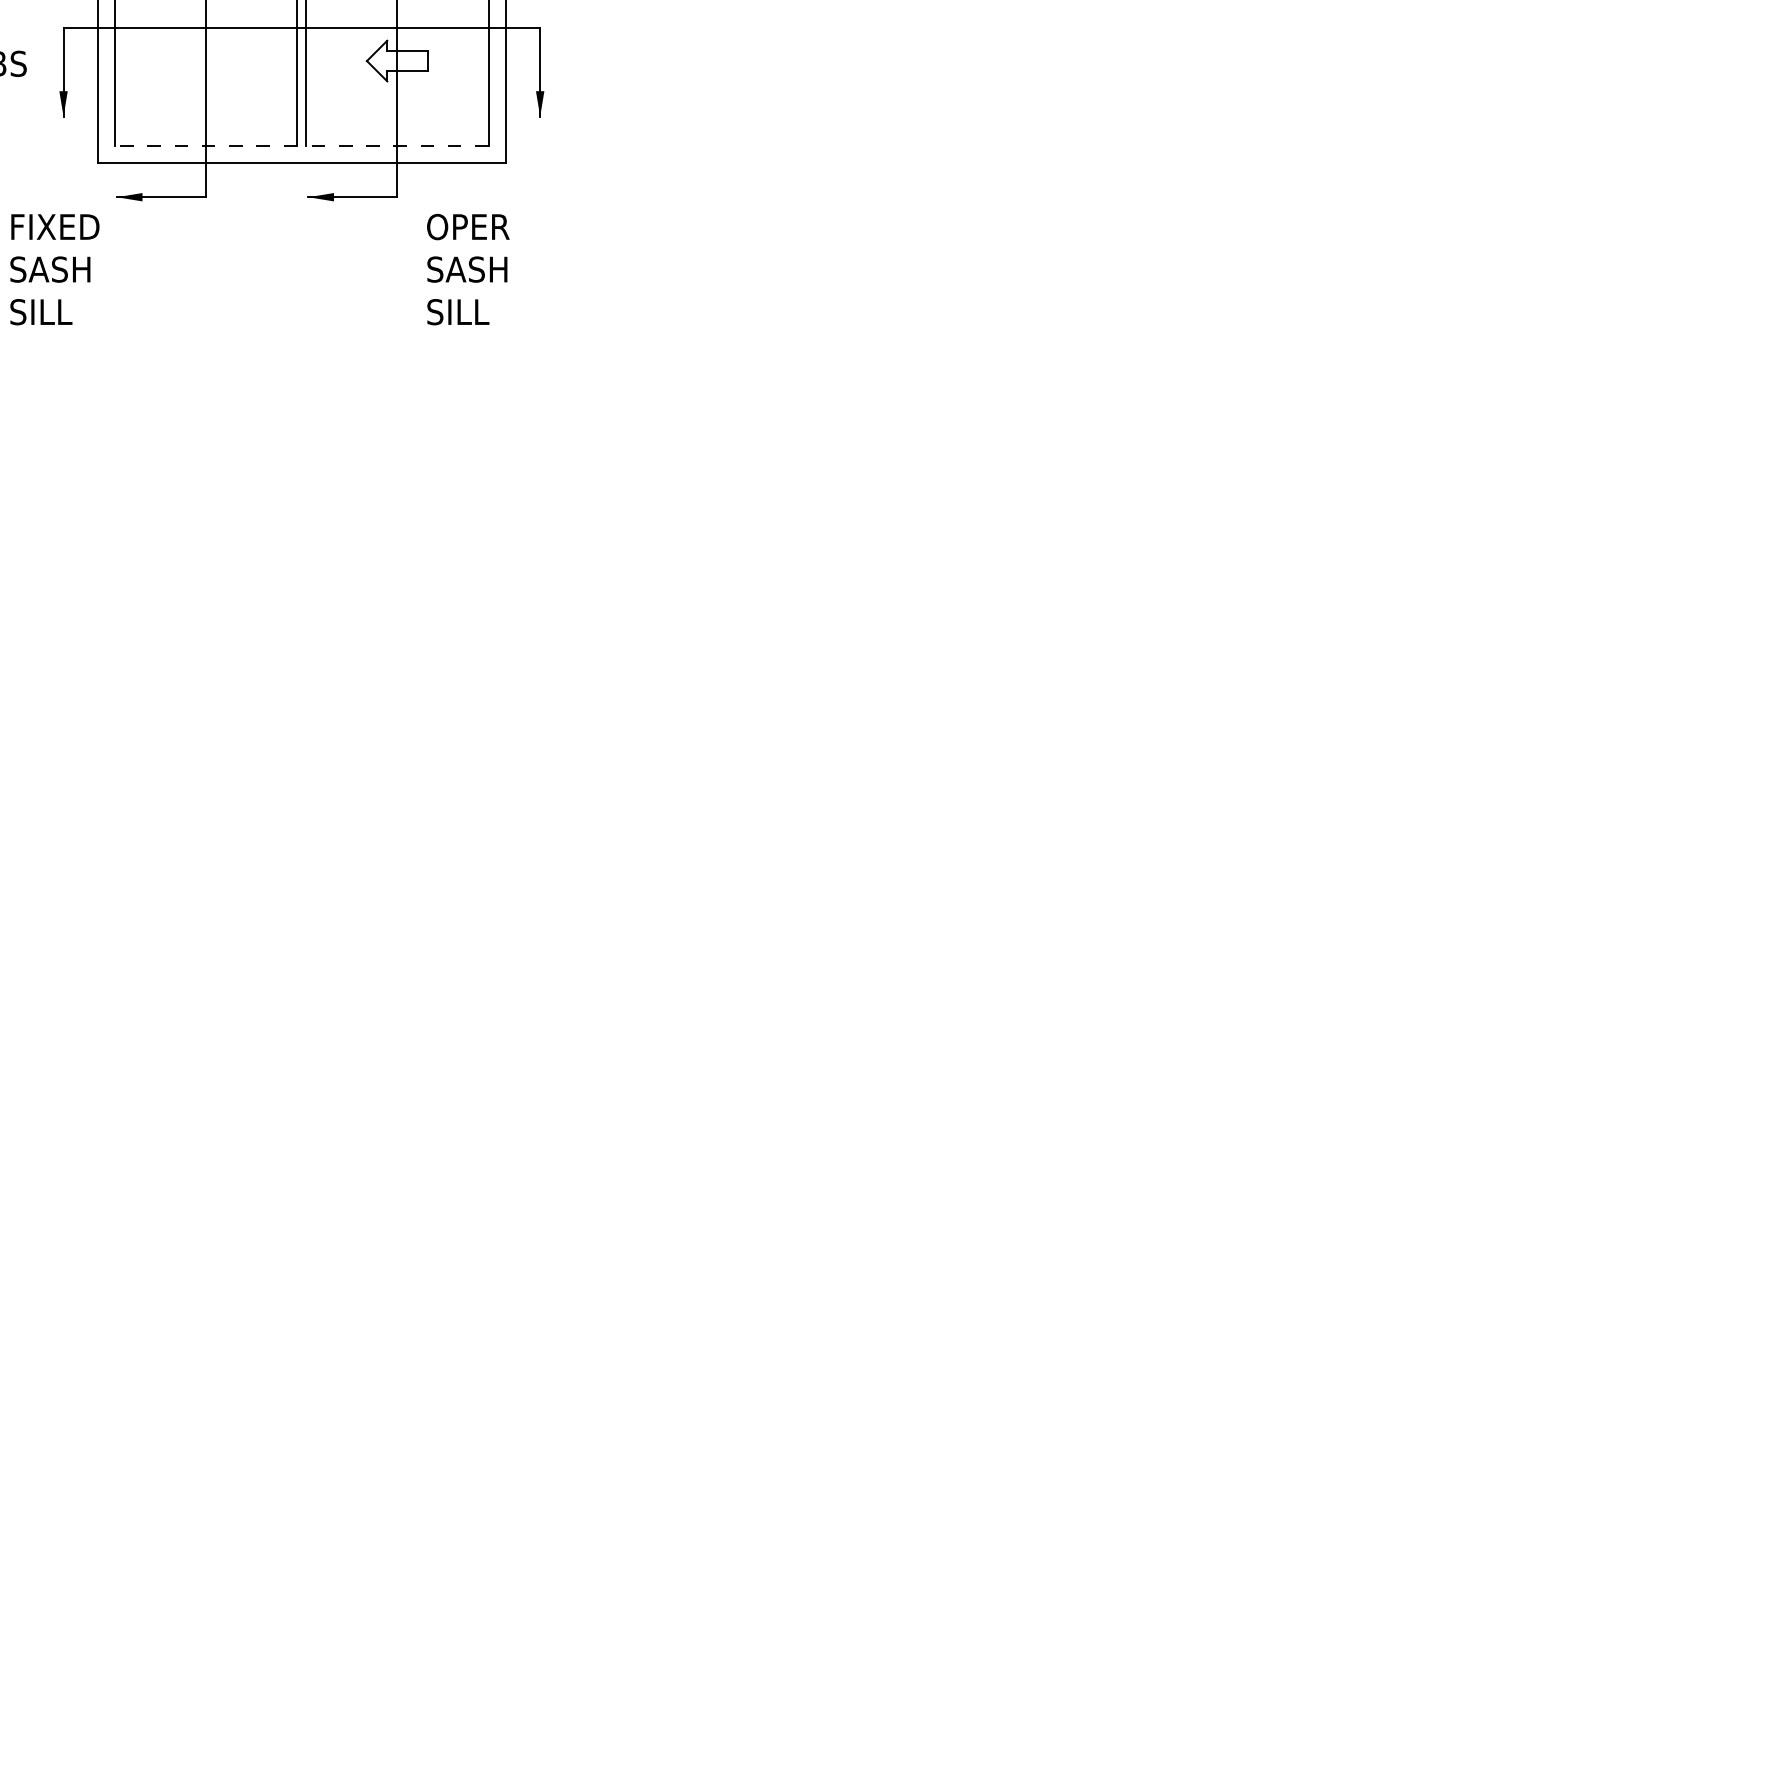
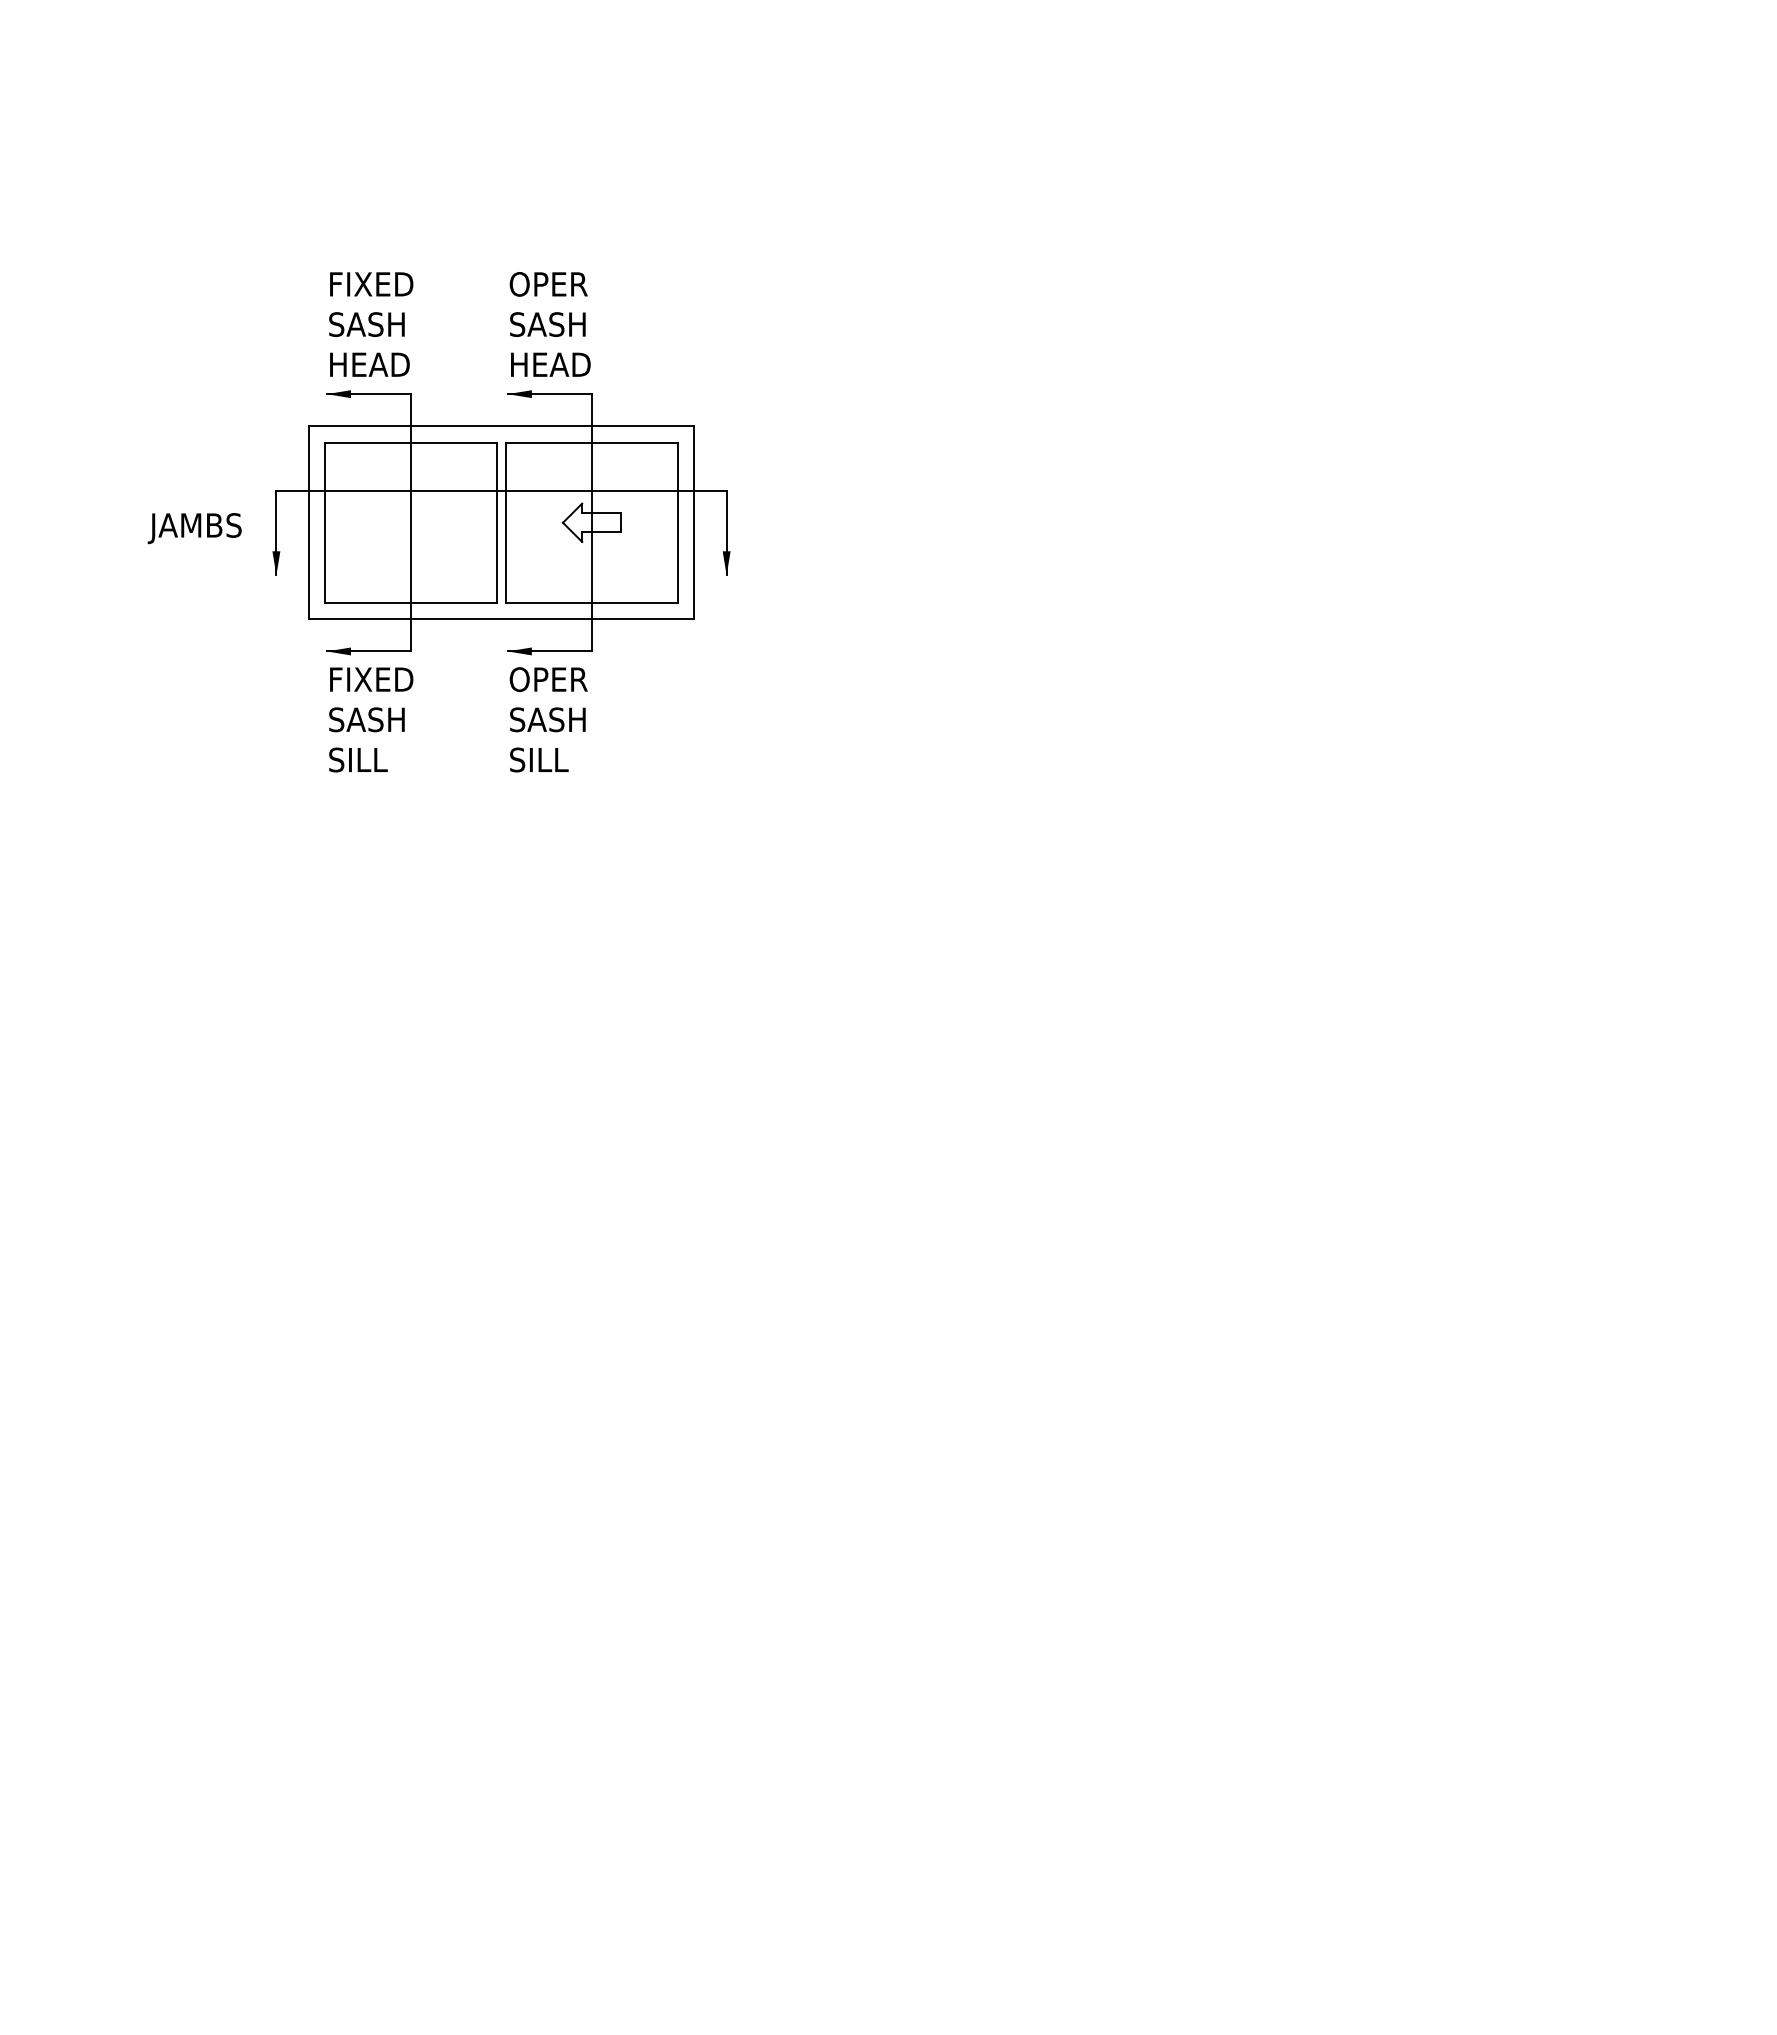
line: (205, 146) -> (410, 603), dashed -> solid
line: (397, 146) -> (591, 603), dashed -> solid
text: (55, 269) -> (371, 719), moved
text: (468, 269) -> (548, 719), moved

